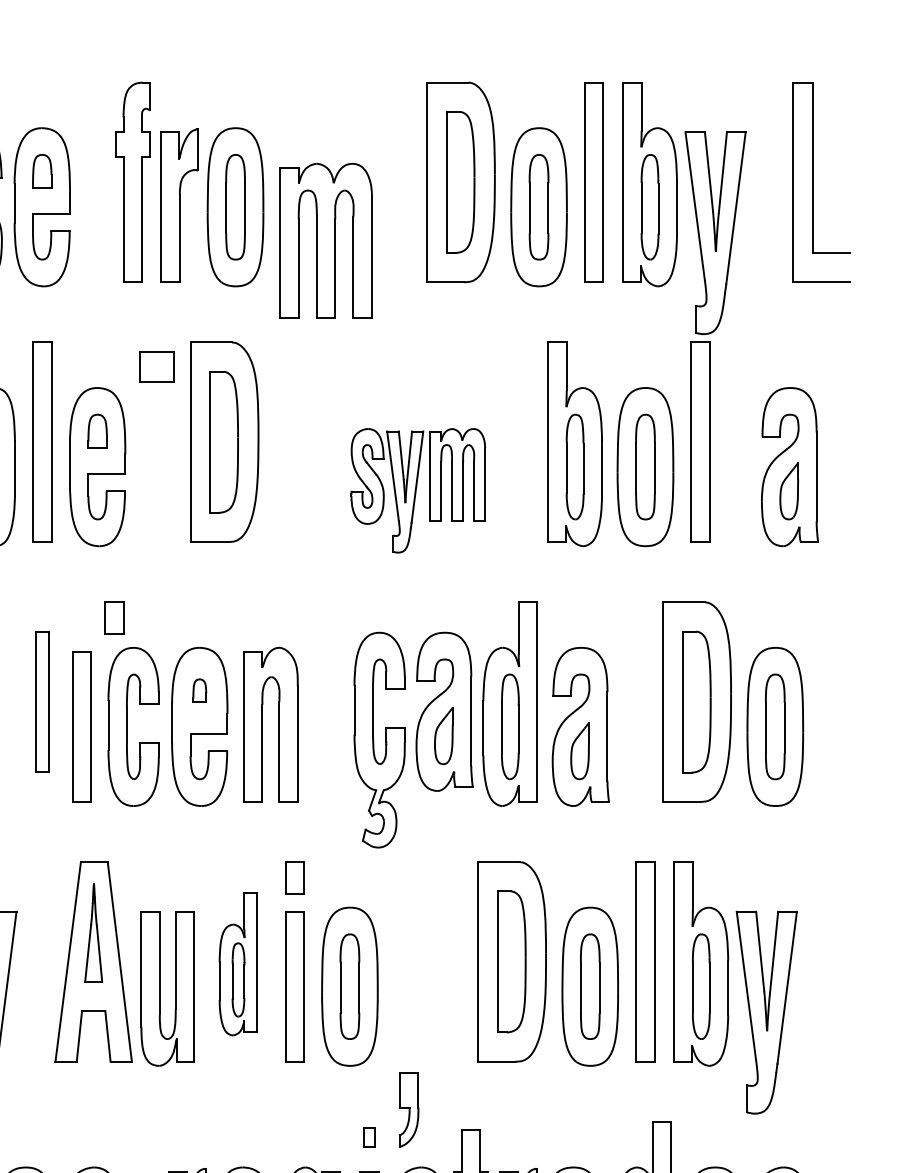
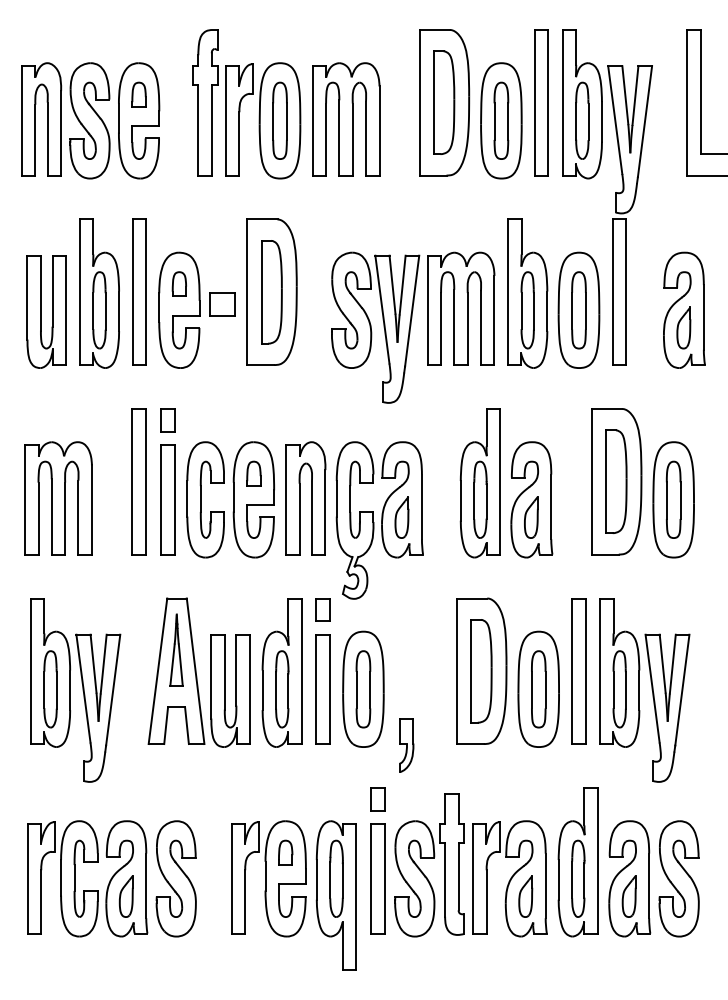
part: (326, 241) -> (346, 119), moved
part: (156, 367) -> (222, 304), moved
part: (418, 490) -> (413, 327), size x1.67
part: (114, 618) -> (167, 420), moved
part: (199, 690) -> (253, 473), size x1.43
part: (41, 701) -> (138, 481), size x1.43
part: (413, 740) -> (379, 520), moved
part: (237, 963) -> (281, 672), size x1.43
part: (408, 1110) -> (406, 745), moved
part: (369, 1137) -> (377, 799), size x1.67

